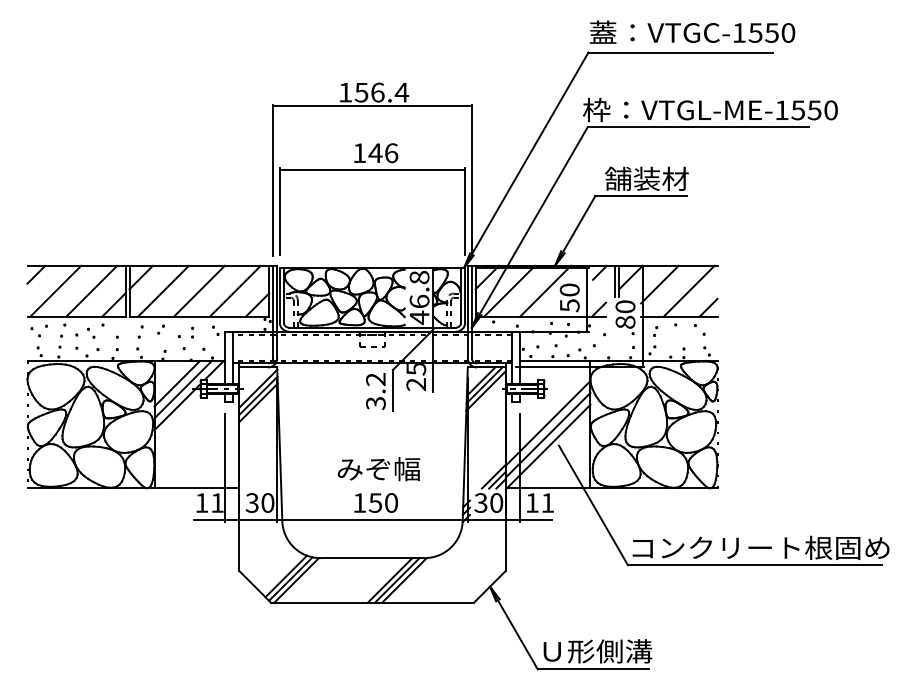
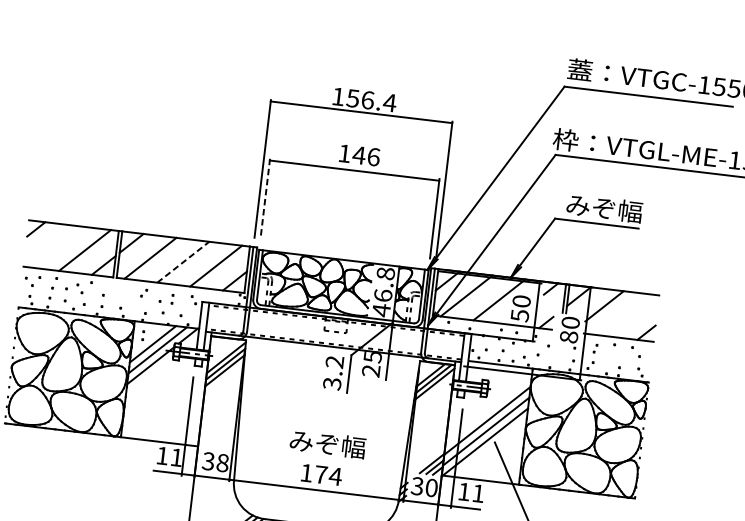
text: (646, 178) -> (603, 207), 舗装材 -> みぞ幅
line: (279, 212) -> (265, 199), solid -> dashed
line: (55, 290) -> (51, 245), removed
line: (688, 290) -> (630, 314), removed
line: (199, 291) -> (183, 262), solid -> dashed
part: (140, 331) -> (125, 292), removed
part: (165, 375) -> (143, 335), added
text: (267, 502) -> (222, 462), 30 -> 38
text: (383, 502) -> (328, 475), 150 -> 174

